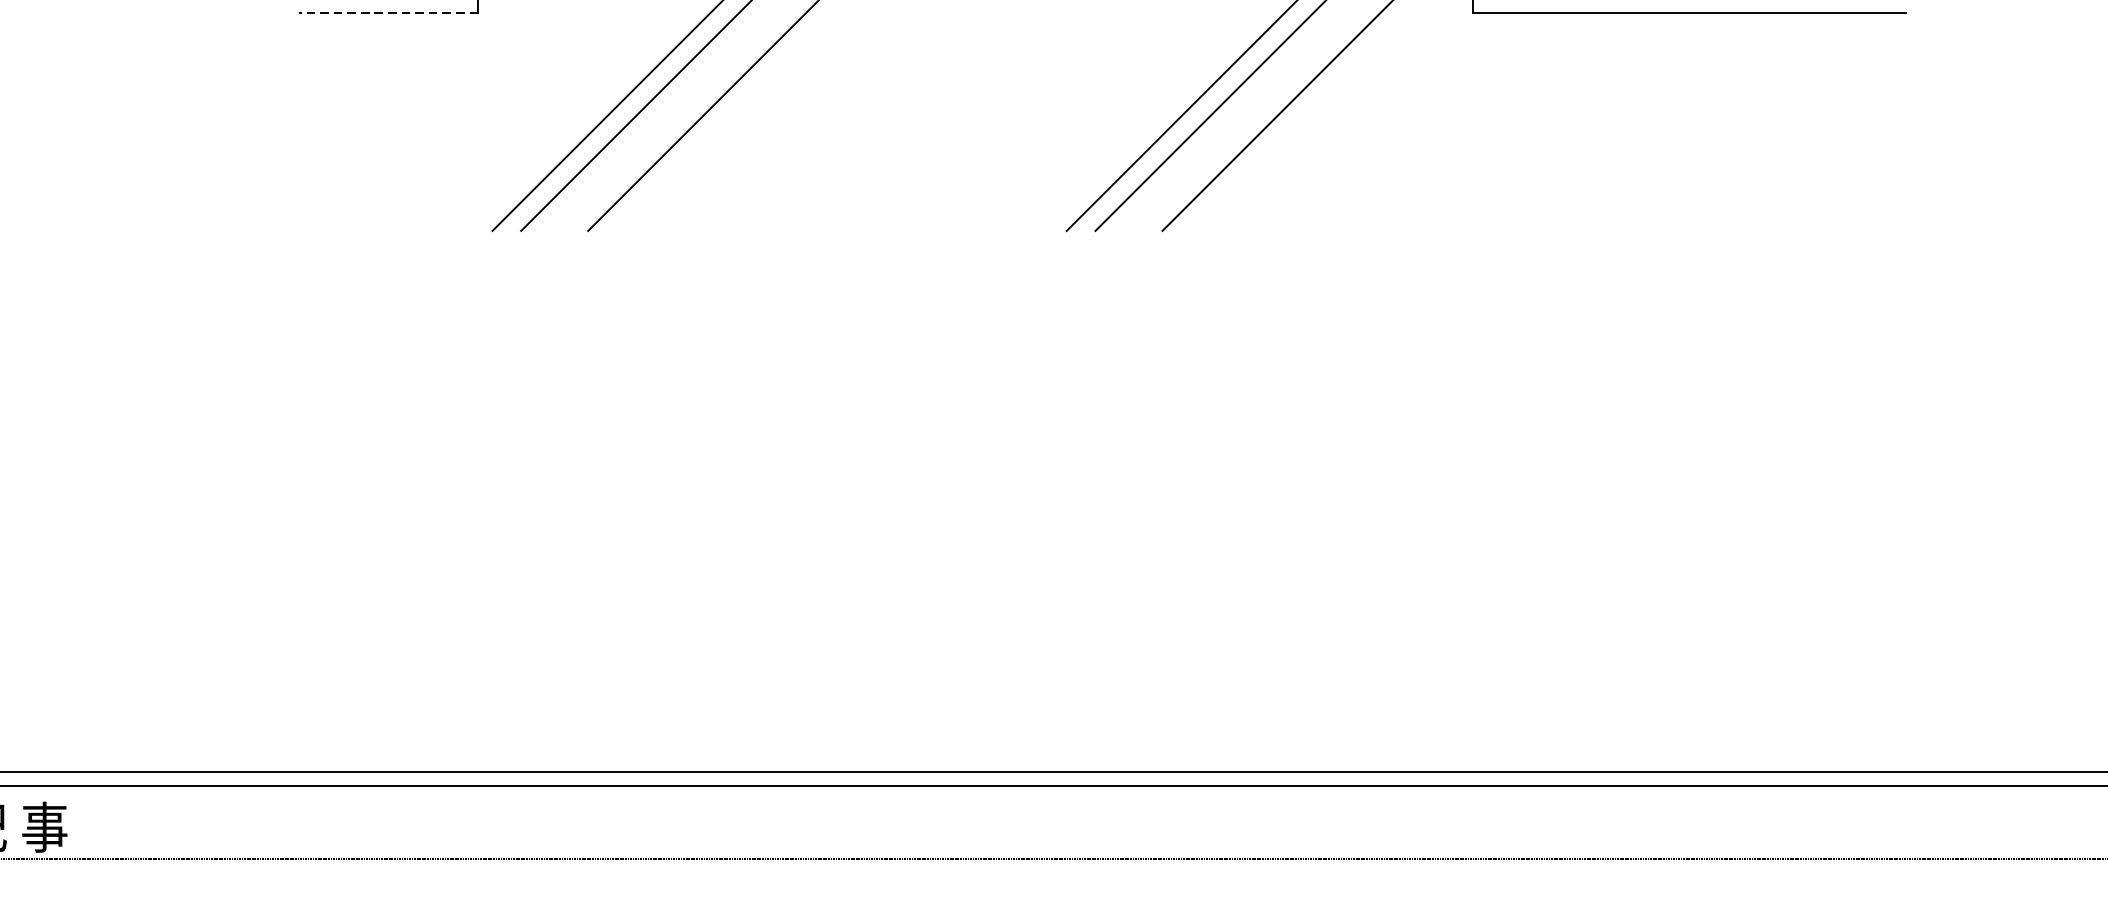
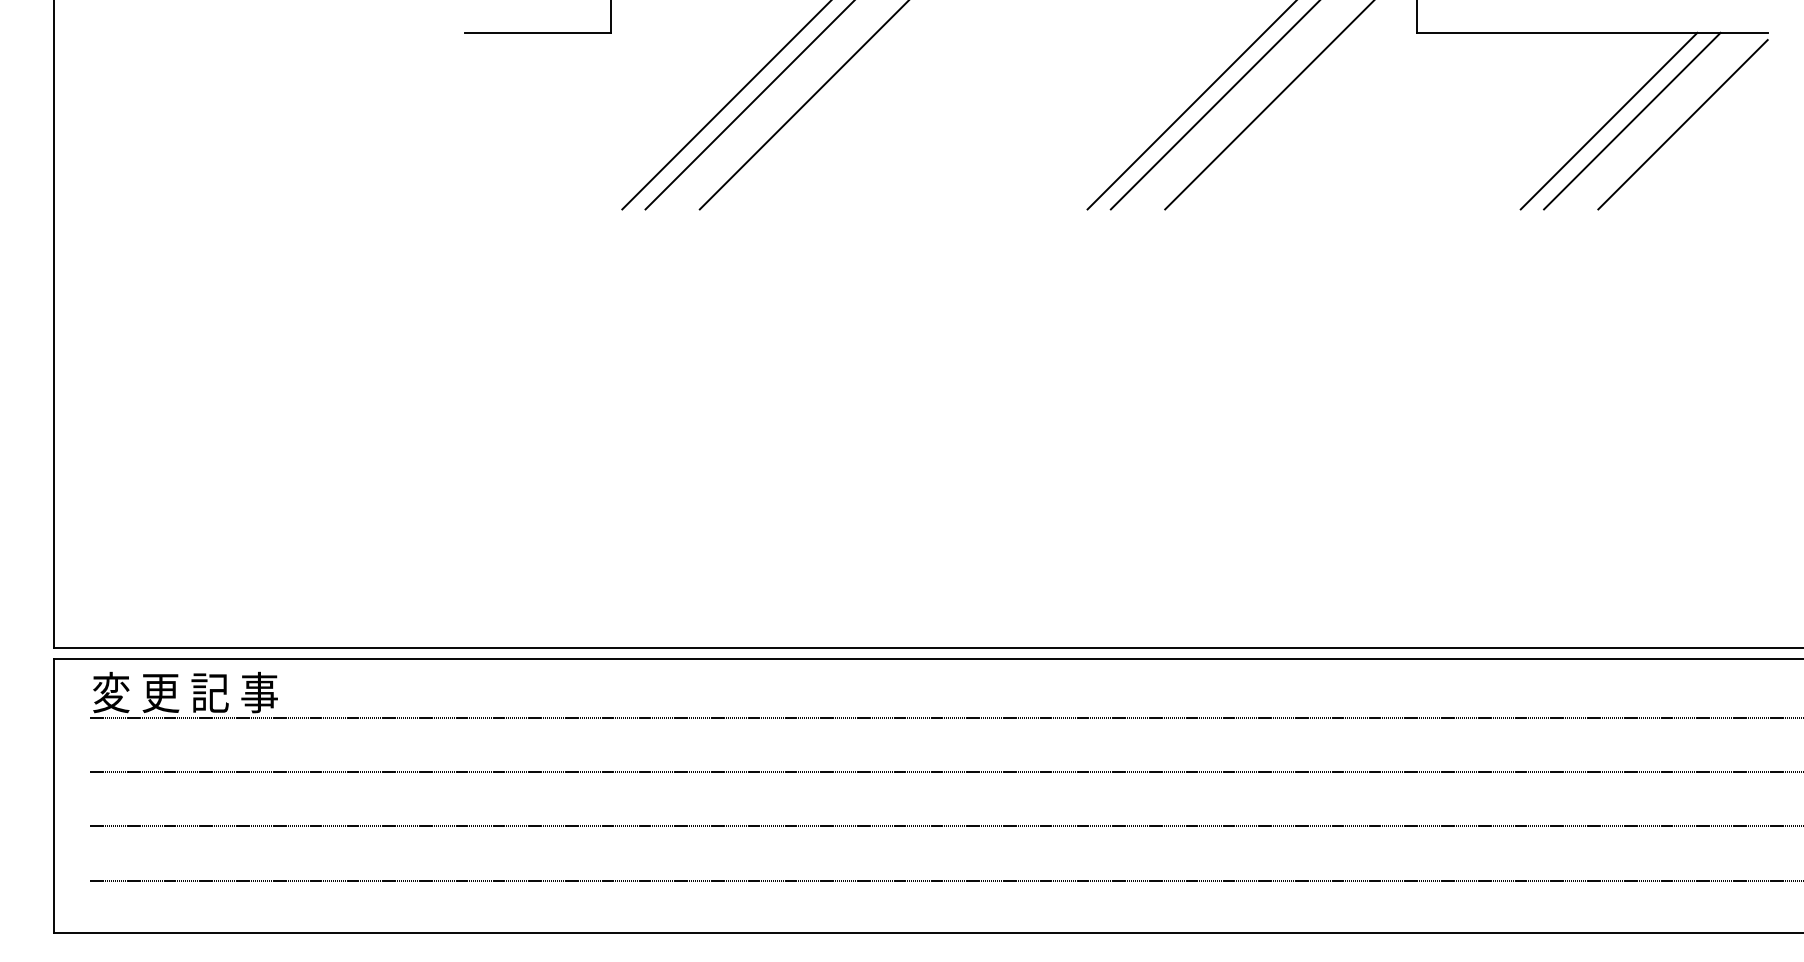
line: (389, 12) -> (538, 32), dashed -> solid
line: (1709, 121) -> (1608, 120), added
line: (1739, 121) -> (1632, 120), added
line: (1800, 126) -> (1682, 124), added

